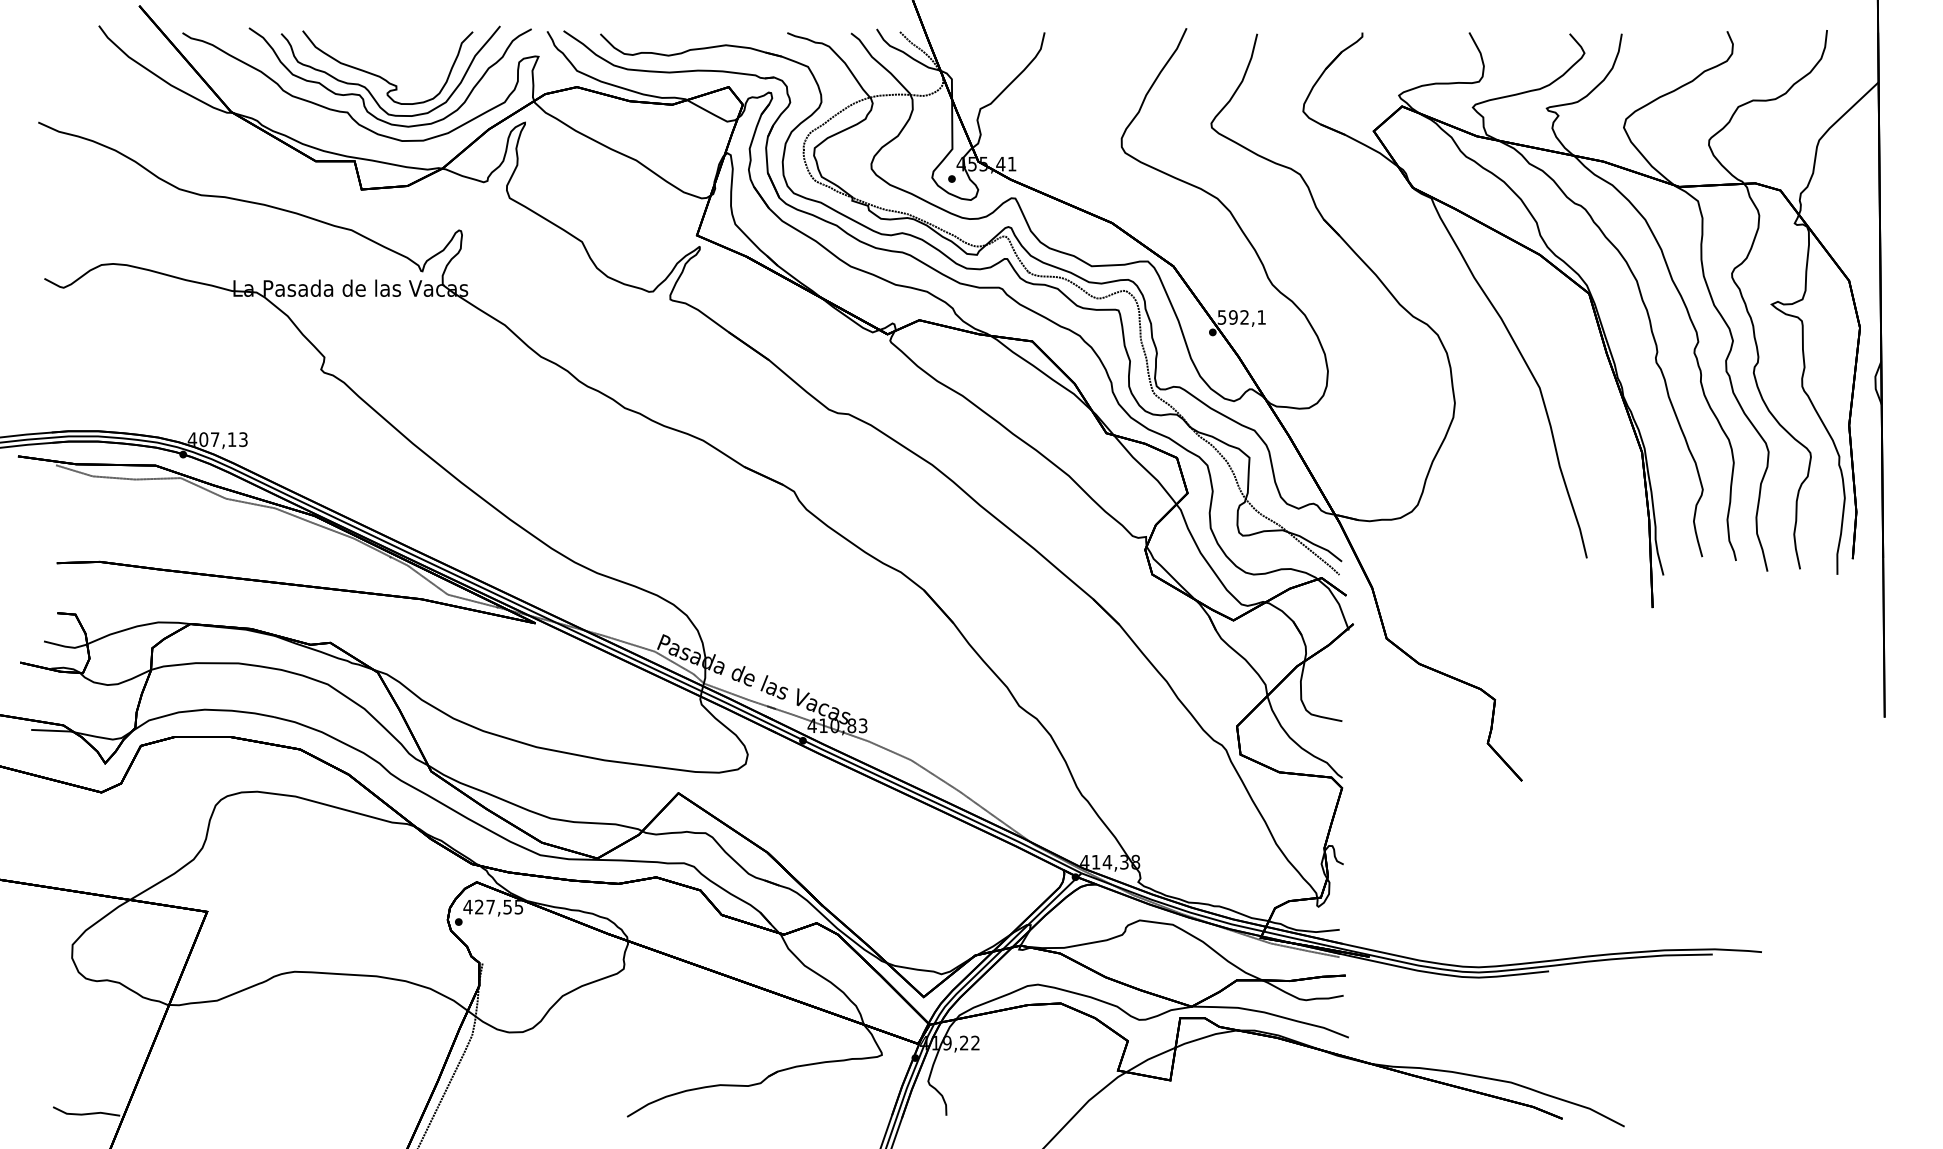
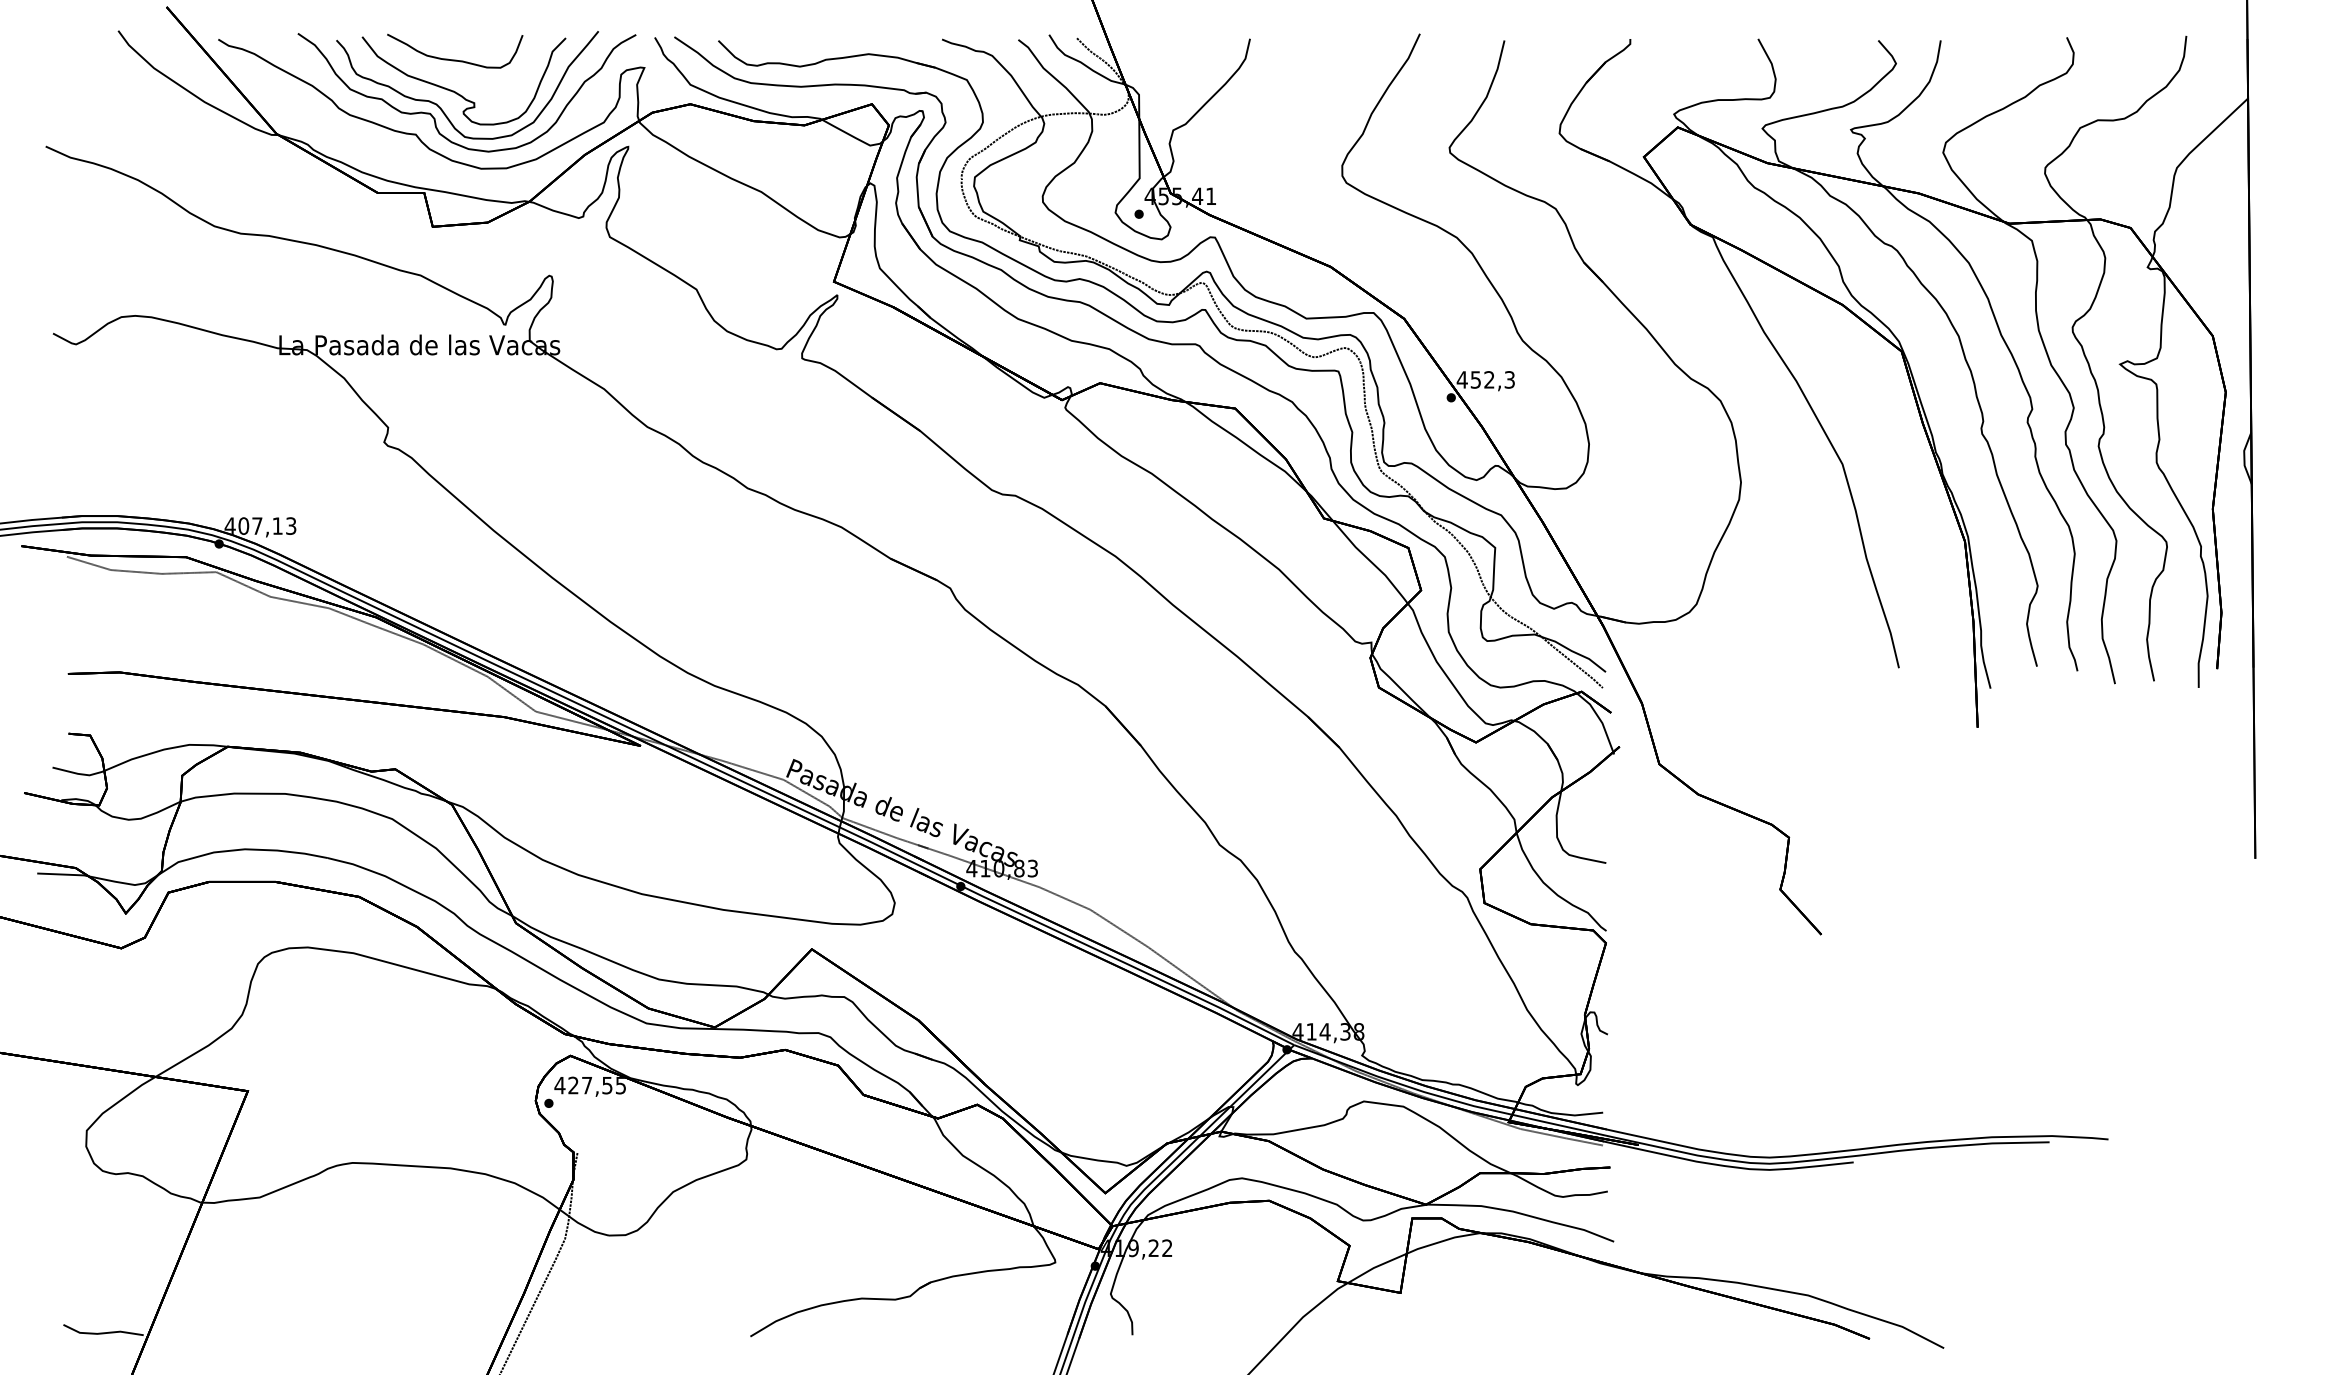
curve: (380, 49) -> (455, 59), added
text: (1241, 317) -> (1485, 379), 592,1 -> 452,3

